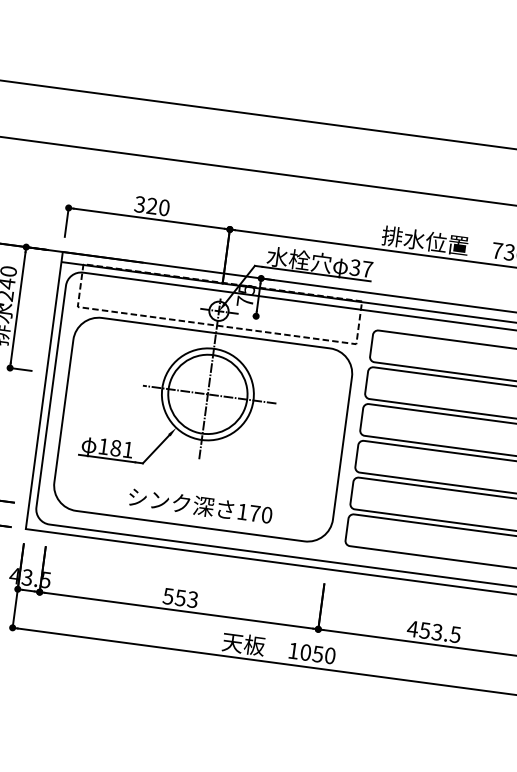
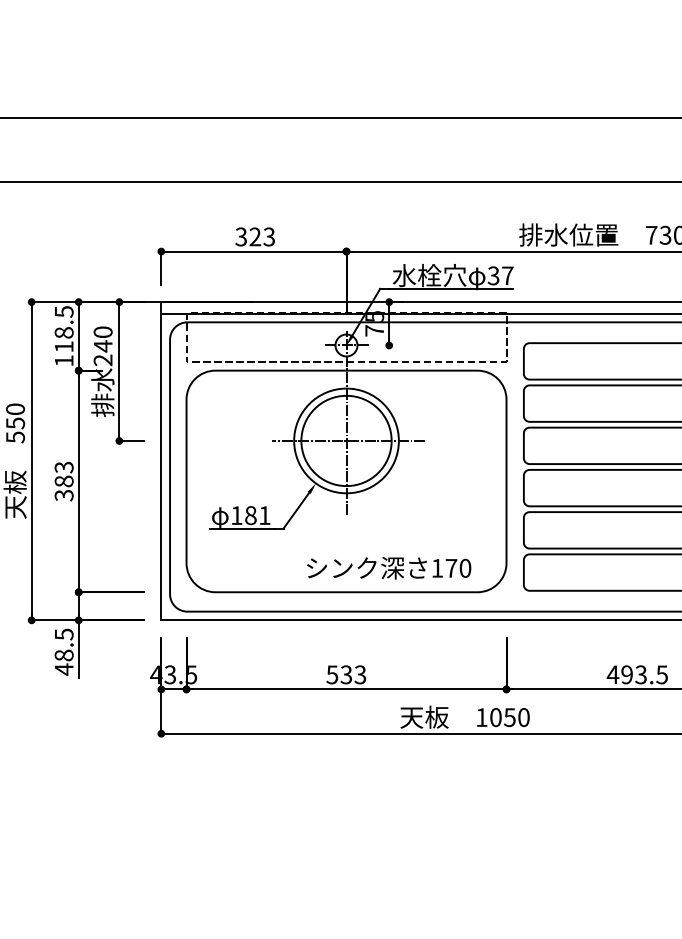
text: (164, 207) -> (269, 236), 320 -> 323
text: (200, 506) -> (389, 568), moved
text: (180, 597) -> (346, 674), 553 -> 533
text: (424, 630) -> (626, 674), 453.5 -> 493.5

